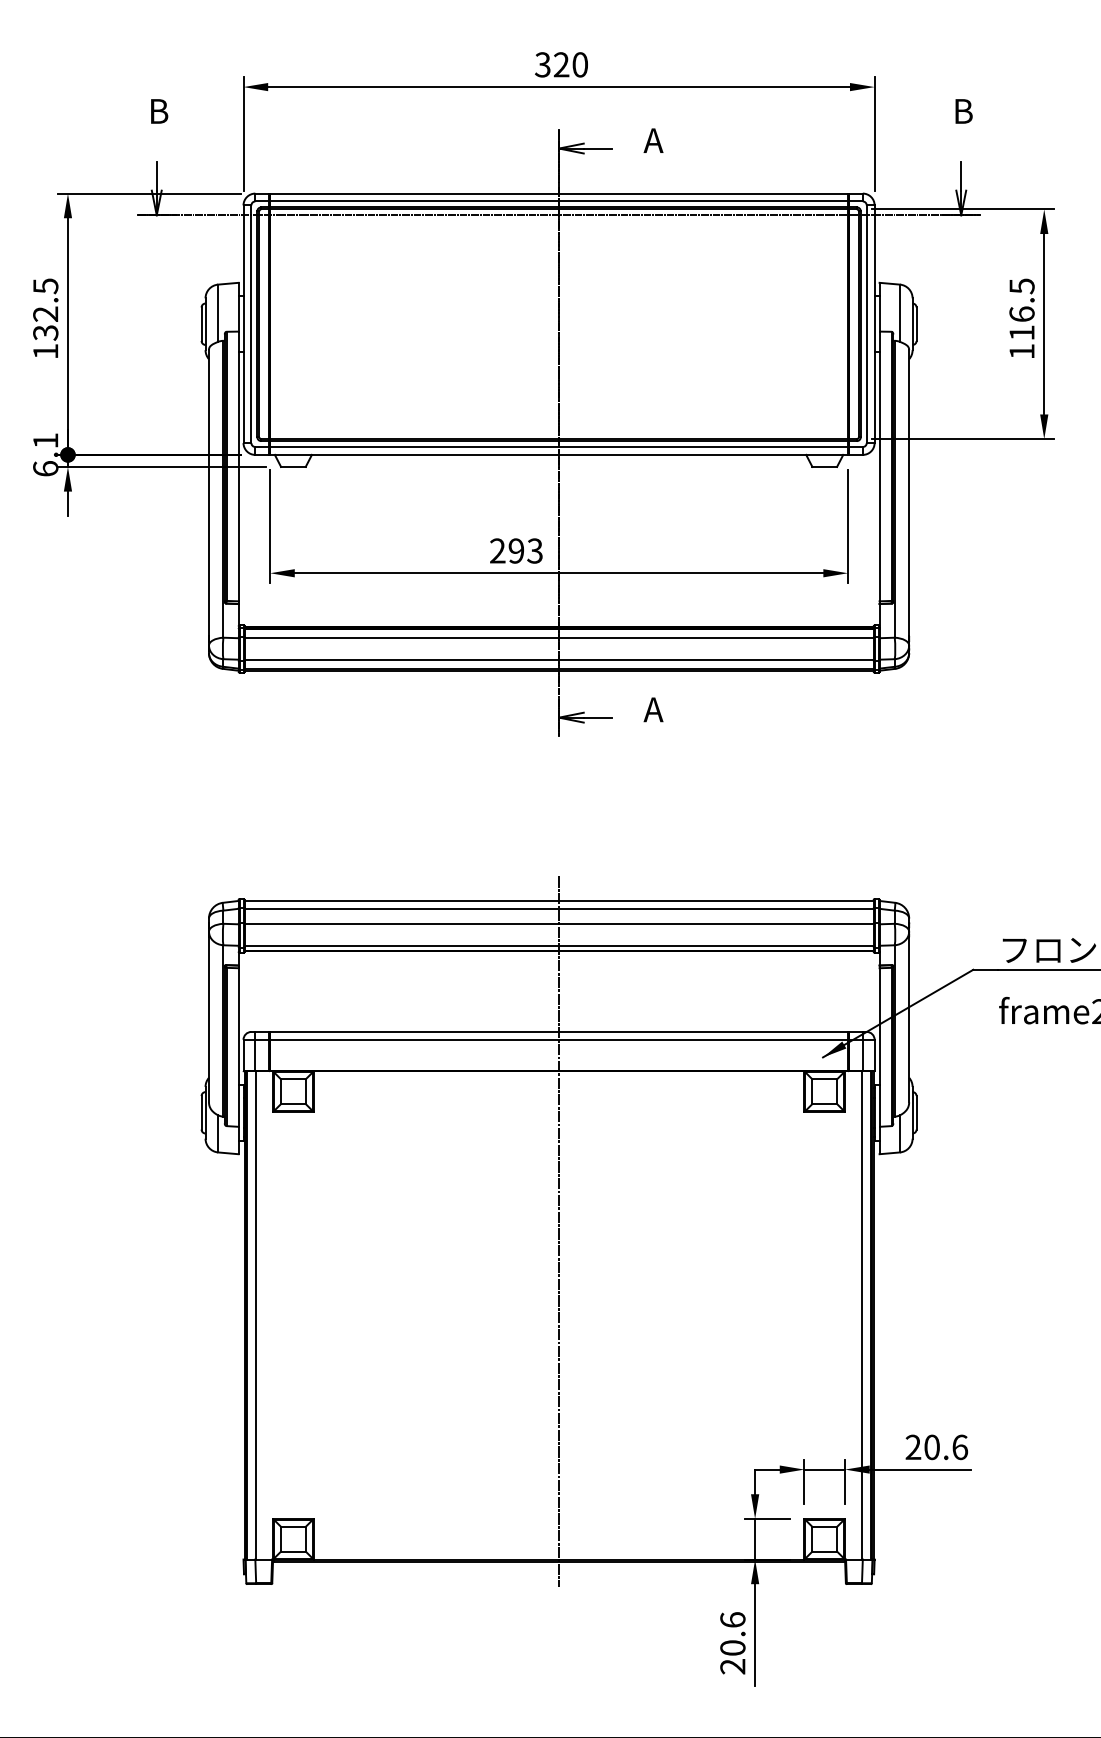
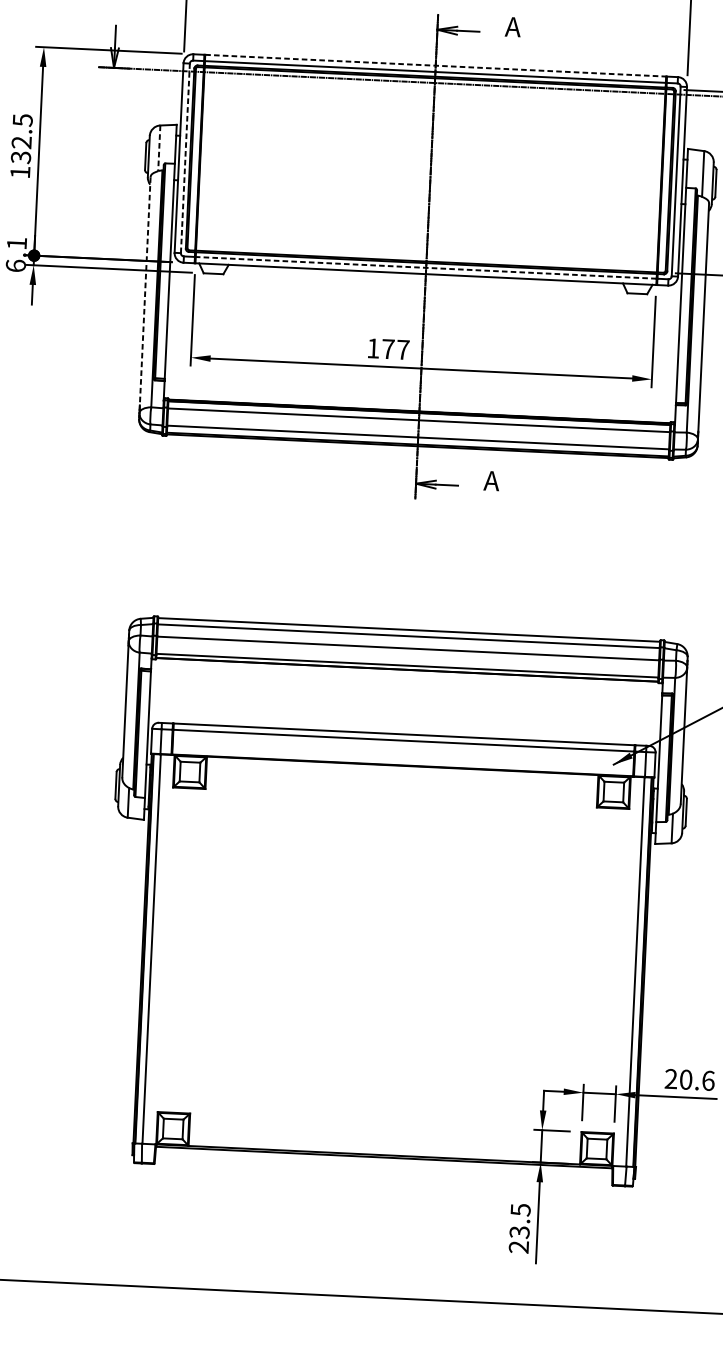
line: (559, 193) -> (436, 65), solid -> dashed
line: (218, 313) -> (159, 148), solid -> dashed
line: (251, 324) -> (185, 158), solid -> dashed
line: (559, 447) -> (426, 268), solid -> dashed
line: (209, 493) -> (145, 291), solid -> dashed
text: (516, 550) -> (388, 348), 293 -> 177
line: (559, 1231) -> (397, 893), removed
text: (732, 1634) -> (519, 1221), 20.6 -> 23.5

